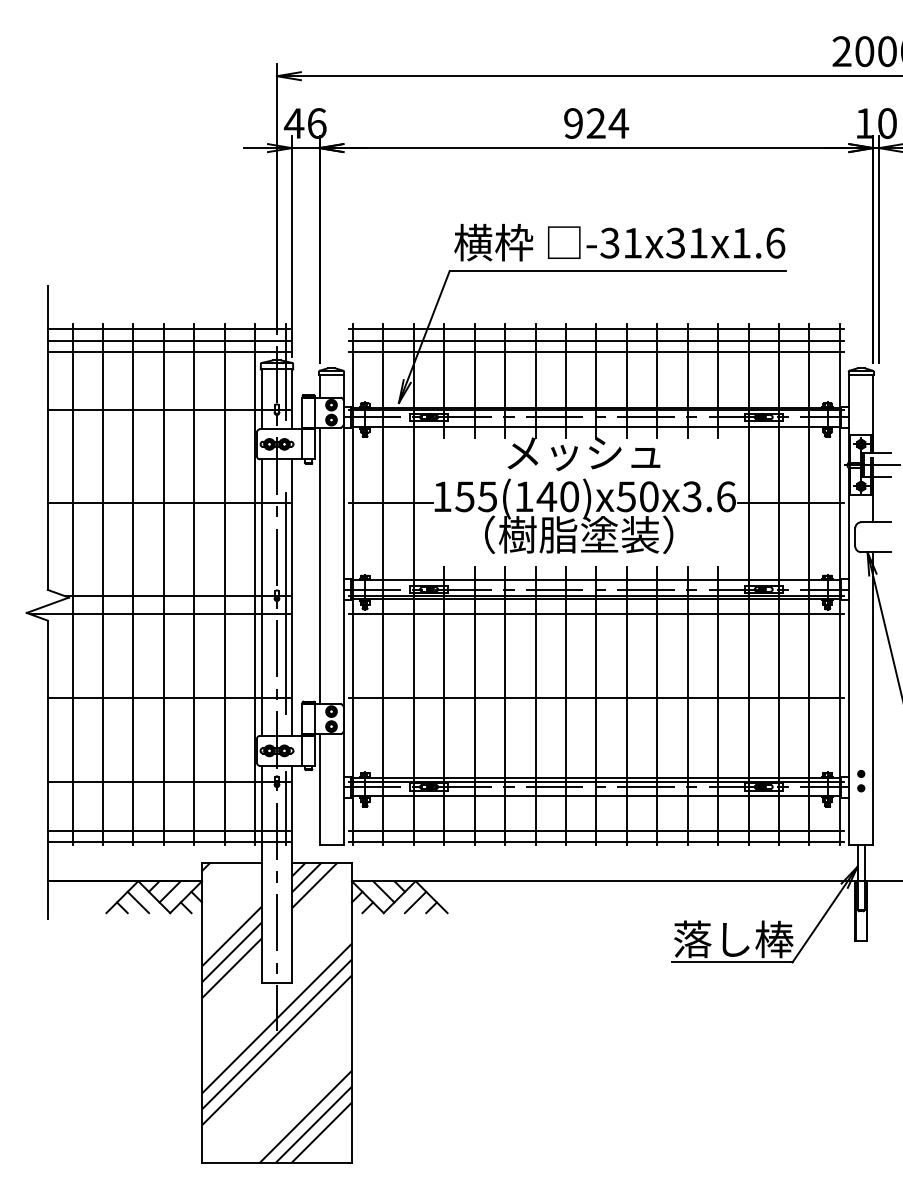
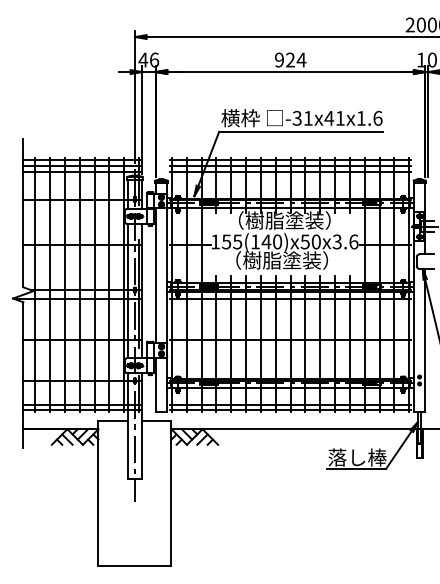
text: (676, 241) -> (329, 117), -31x31x1.6 -> -31x41x1.6
text: (583, 452) -> (284, 220), メッシュ -> （樹脂塗装）
hatch: (276, 1013) -> (134, 493), removed

